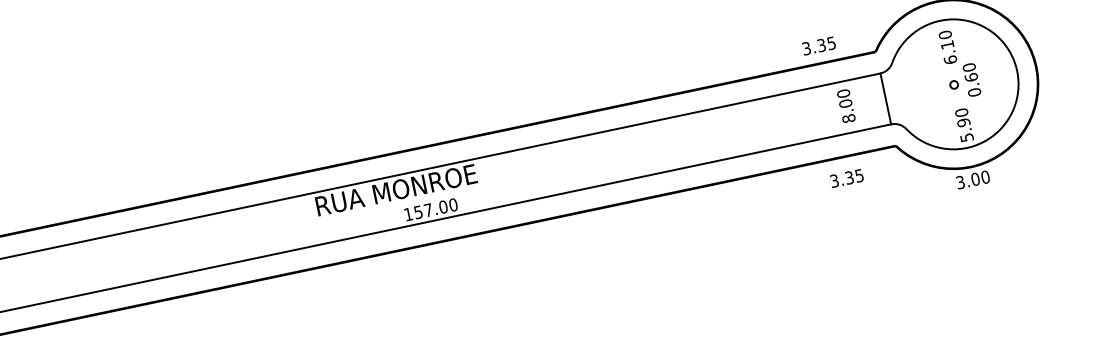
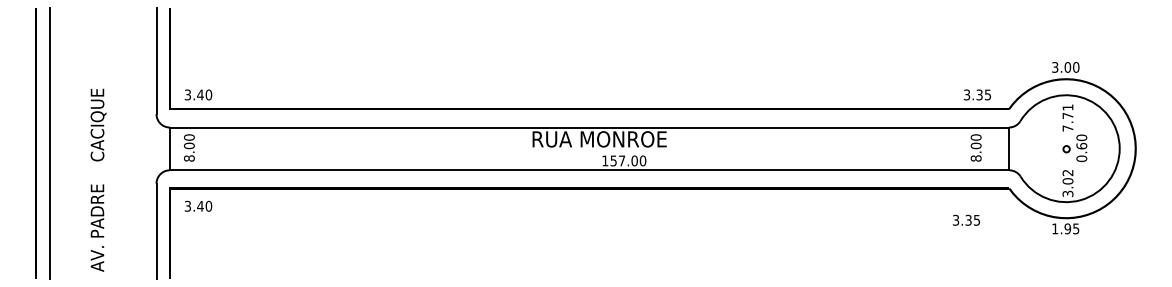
text: (818, 45) -> (977, 94), moved
text: (947, 46) -> (1067, 117), 6.10 -> 7.71
text: (963, 124) -> (1067, 182), 5.90 -> 3.02
text: (846, 177) -> (966, 219), moved
text: (972, 179) -> (1065, 228), 3.00 -> 1.95

